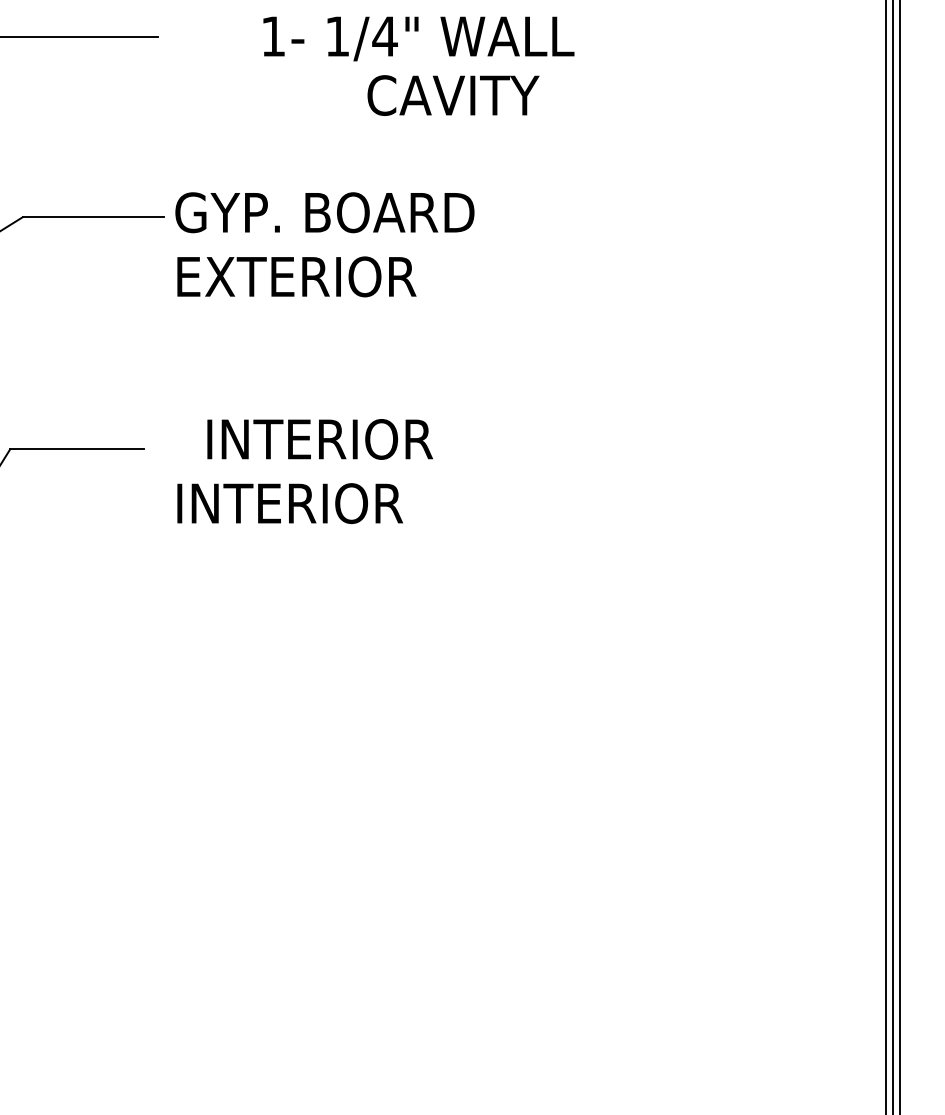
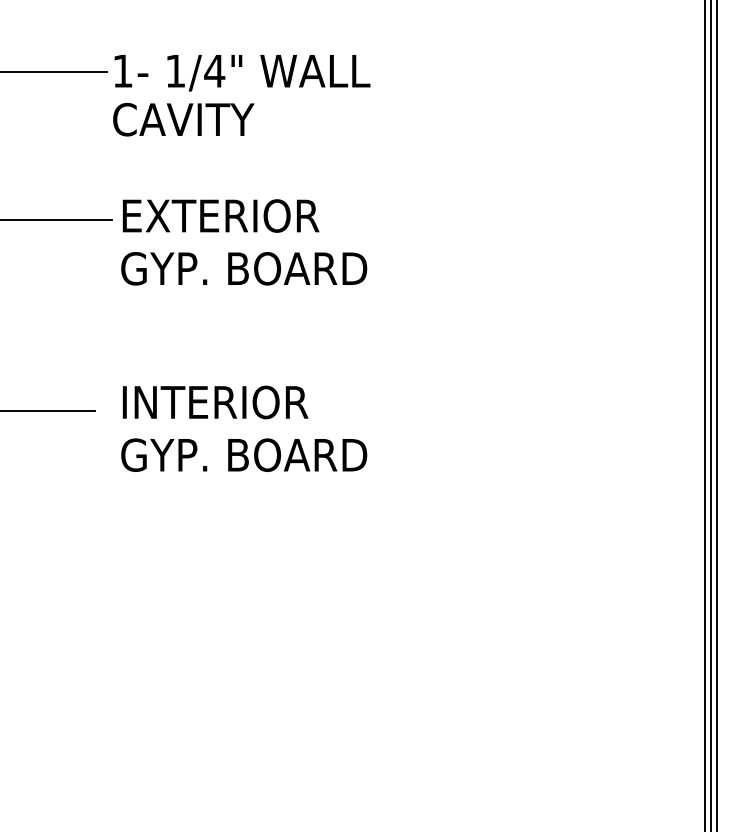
text: (418, 38) -> (242, 72), moved
text: (453, 95) -> (183, 119), moved
text: (324, 212) -> (243, 215), GYP. BOARD -> EXTERIOR
text: (324, 276) -> (243, 268), EXTERIOR -> GYP. BOARD
text: (319, 439) -> (215, 402), moved
text: (324, 503) -> (243, 455), INTERIOR -> GYP. BOARD

